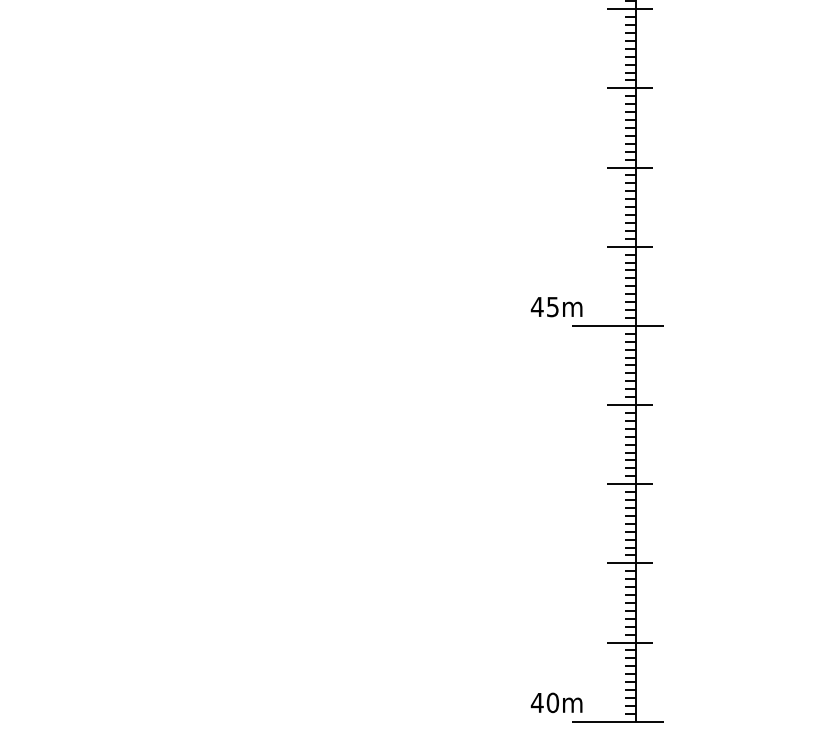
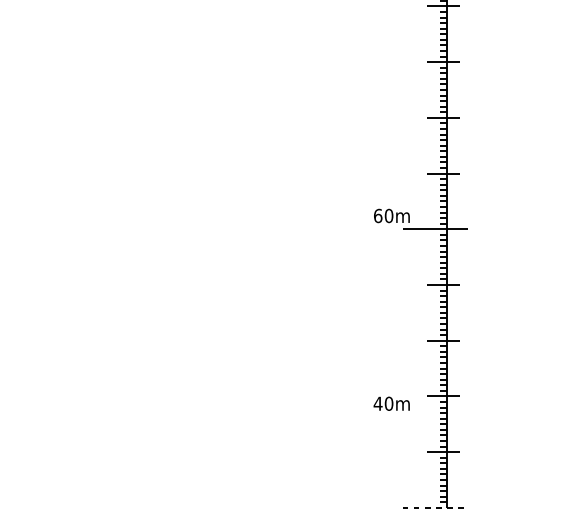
text: (544, 306) -> (383, 215), 45m -> 60m
text: (556, 702) -> (391, 403), moved
line: (618, 721) -> (435, 507), solid -> dashed

